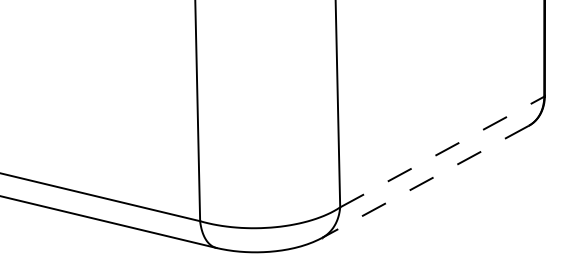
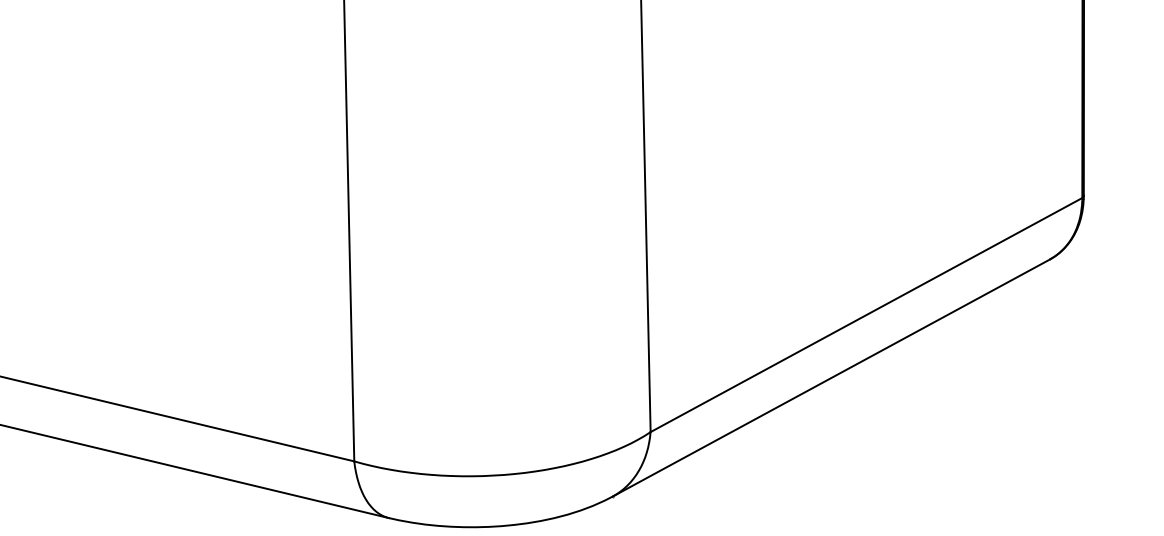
line: (442, 151) -> (867, 313), dashed -> solid
line: (425, 181) -> (831, 377), dashed -> solid

